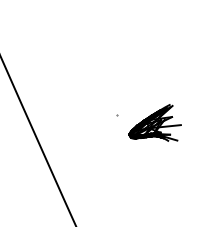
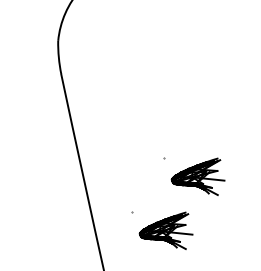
part: (130, 186) -> (162, 230), added

